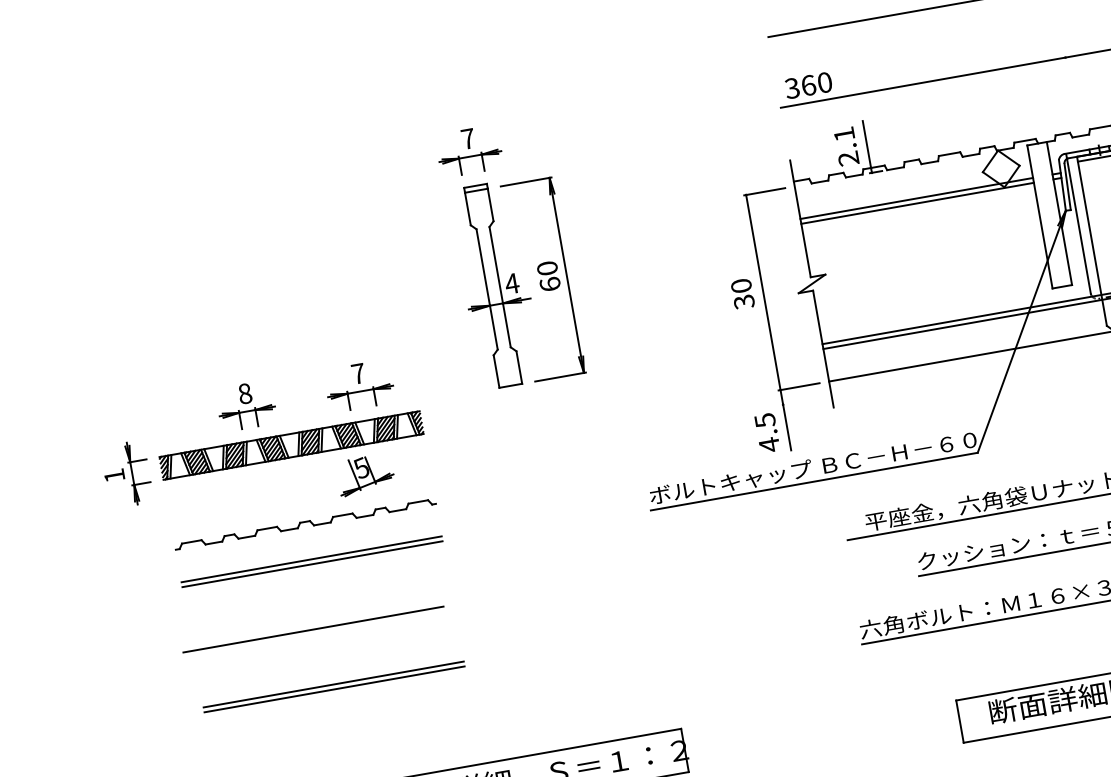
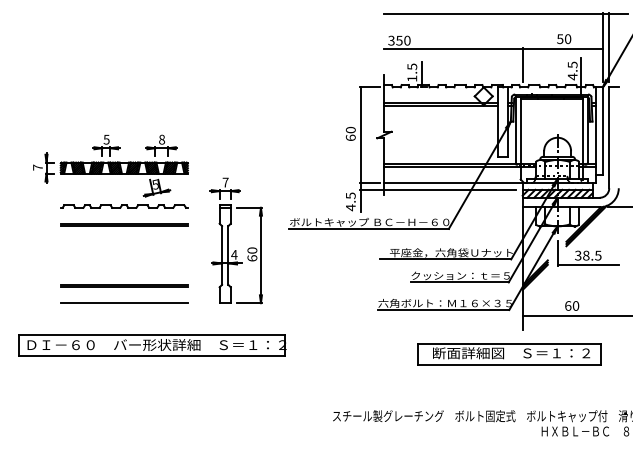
text: (808, 85) -> (399, 40), 360 -> 350
line: (1071, 91) -> (523, 65), added
text: (846, 145) -> (412, 72), 2.1 -> 1.5
part: (494, 256) -> (228, 240), moved
text: (743, 301) -> (350, 137), 30 -> 60
text: (359, 373) -> (162, 139), 7 -> 8
line: (940, 376) -> (437, 189), added
text: (244, 393) -> (106, 139), 8 -> 5
text: (113, 475) -> (37, 167), 1 -> 7
line: (313, 628) -> (124, 302), moved

